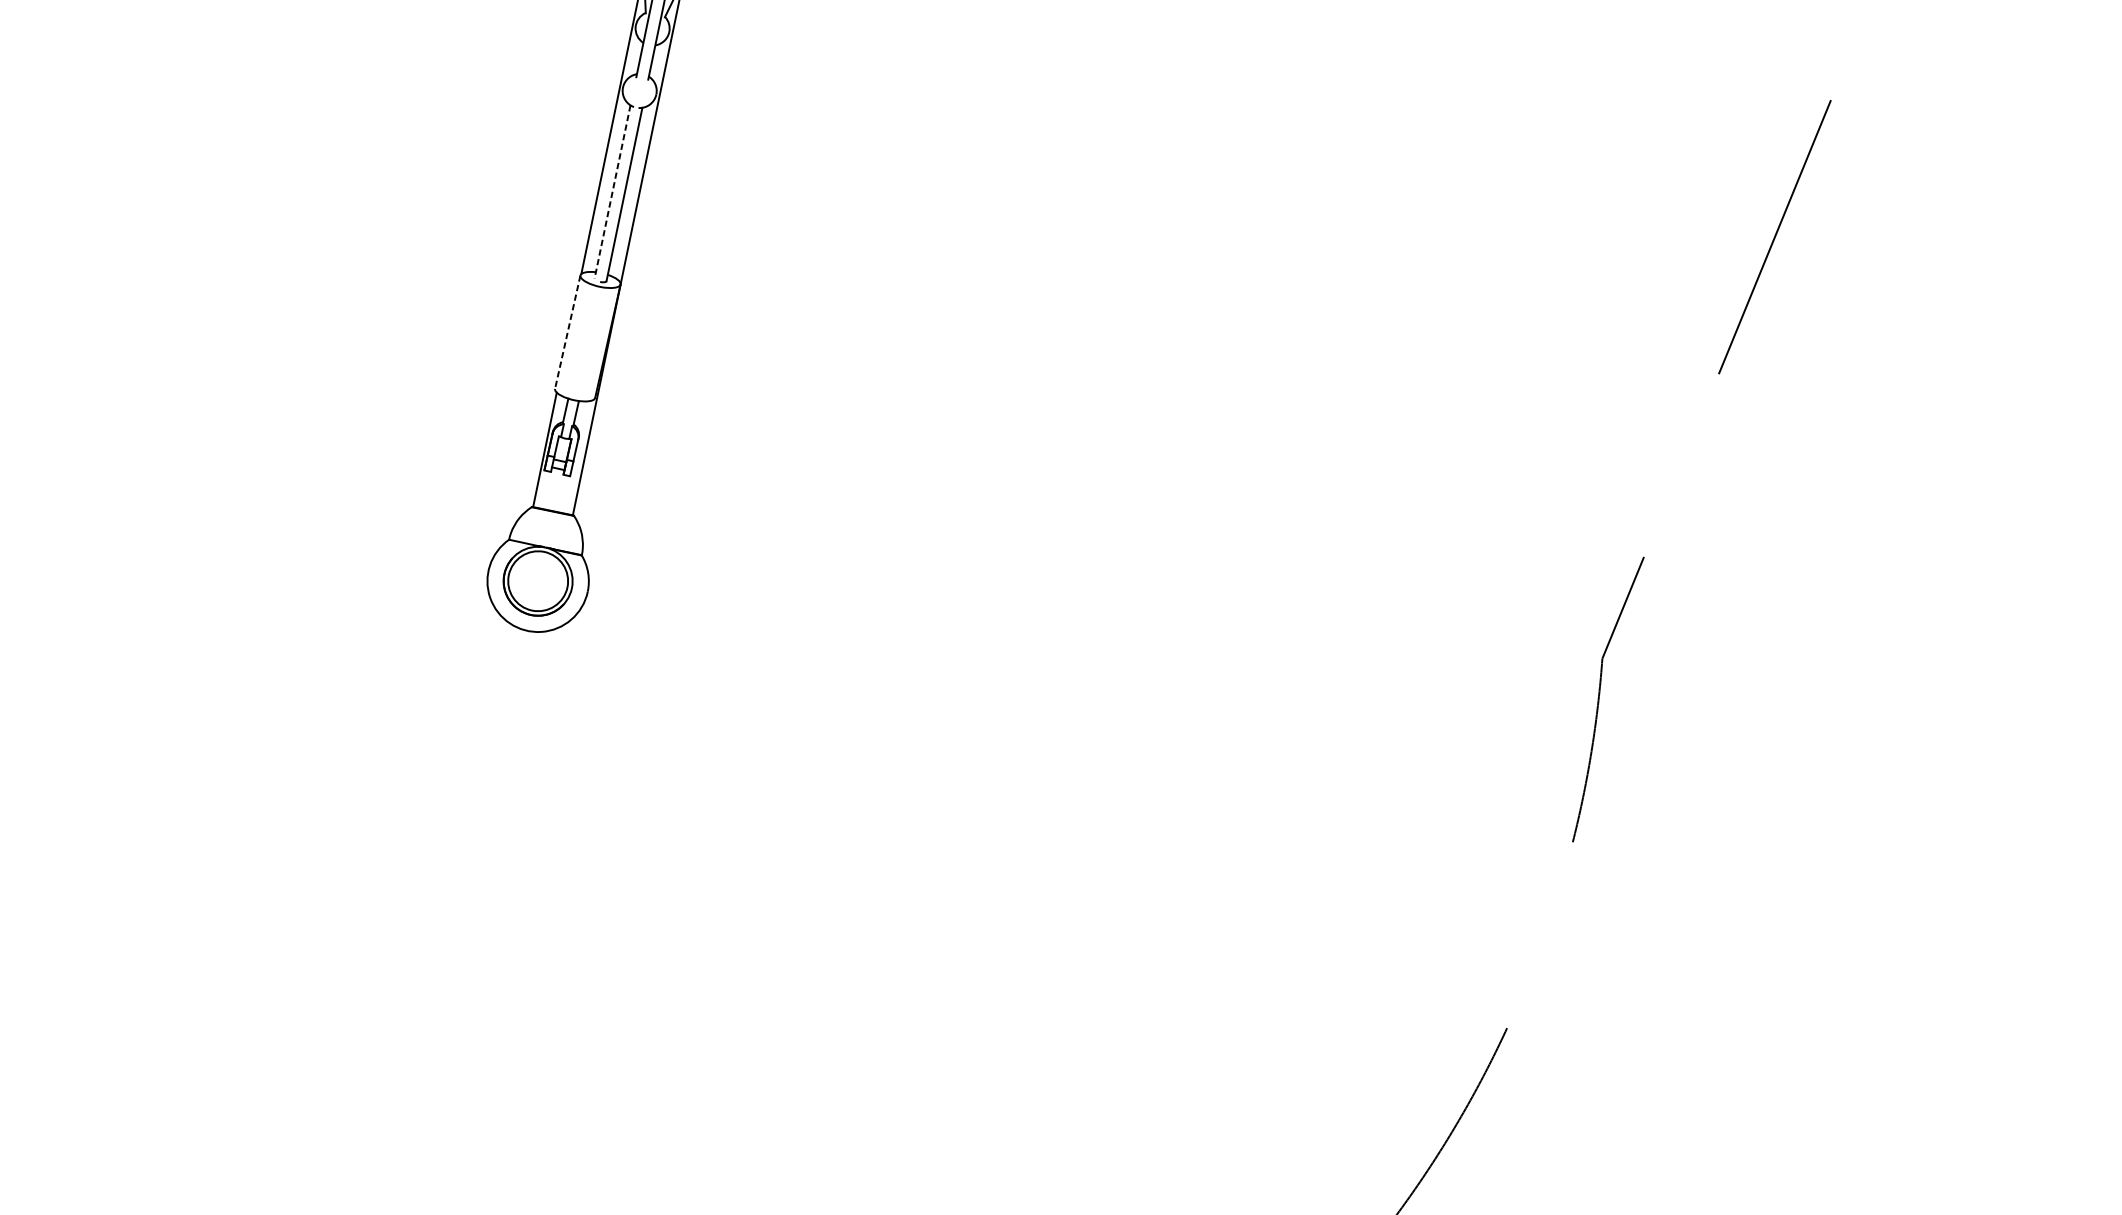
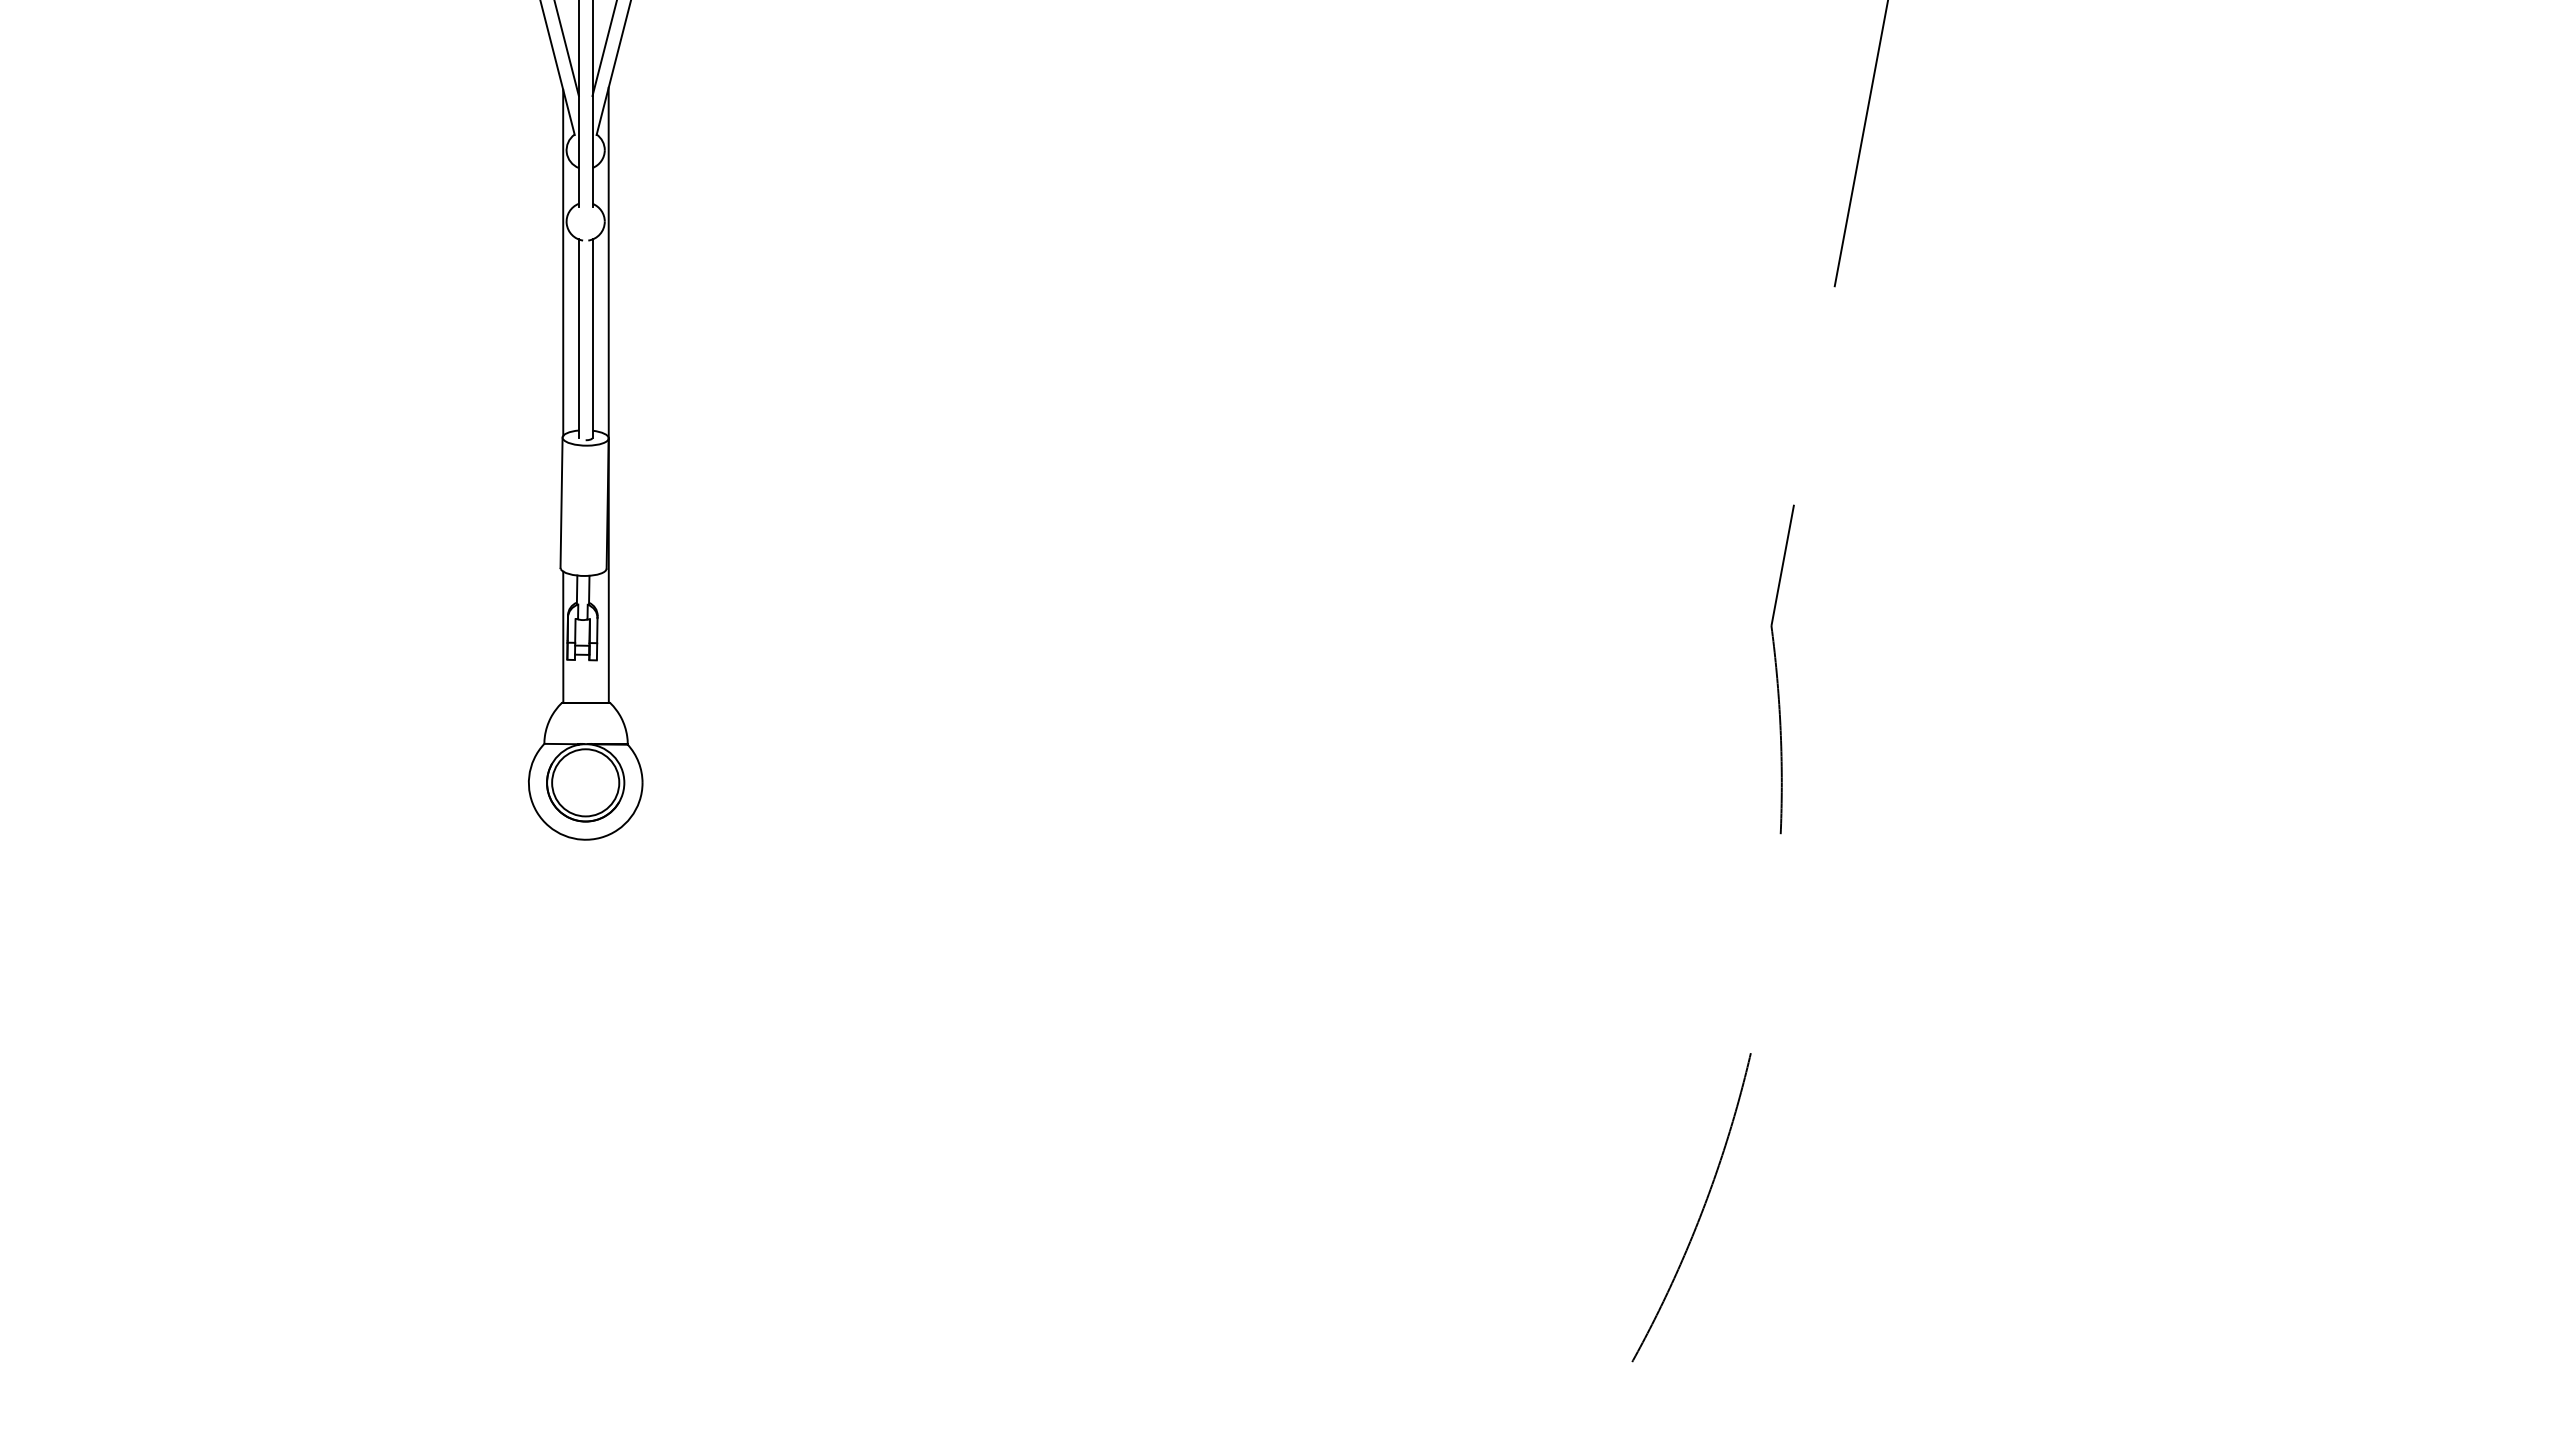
line: (612, 192) -> (578, 339), dashed -> solid
line: (567, 332) -> (561, 503), dashed -> solid

